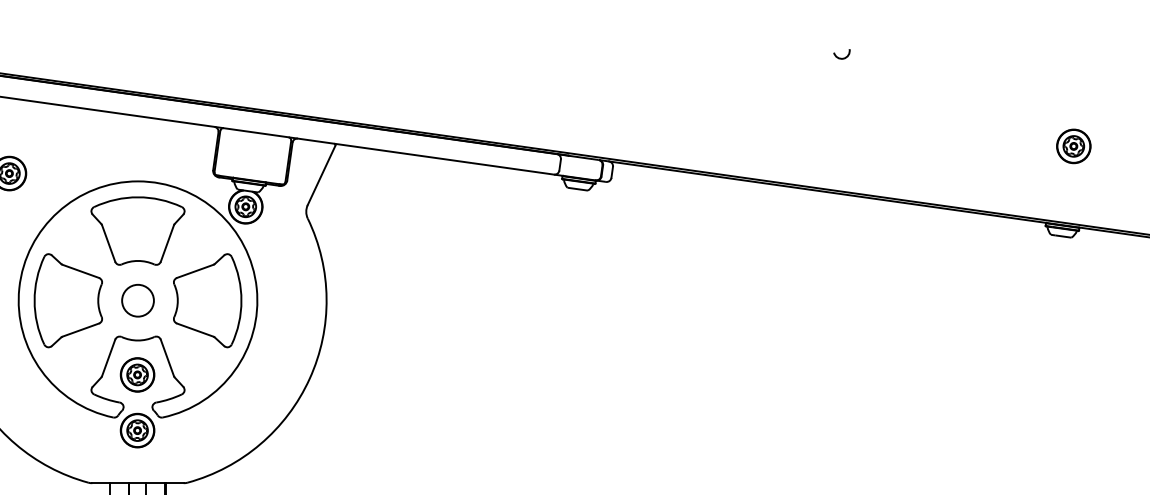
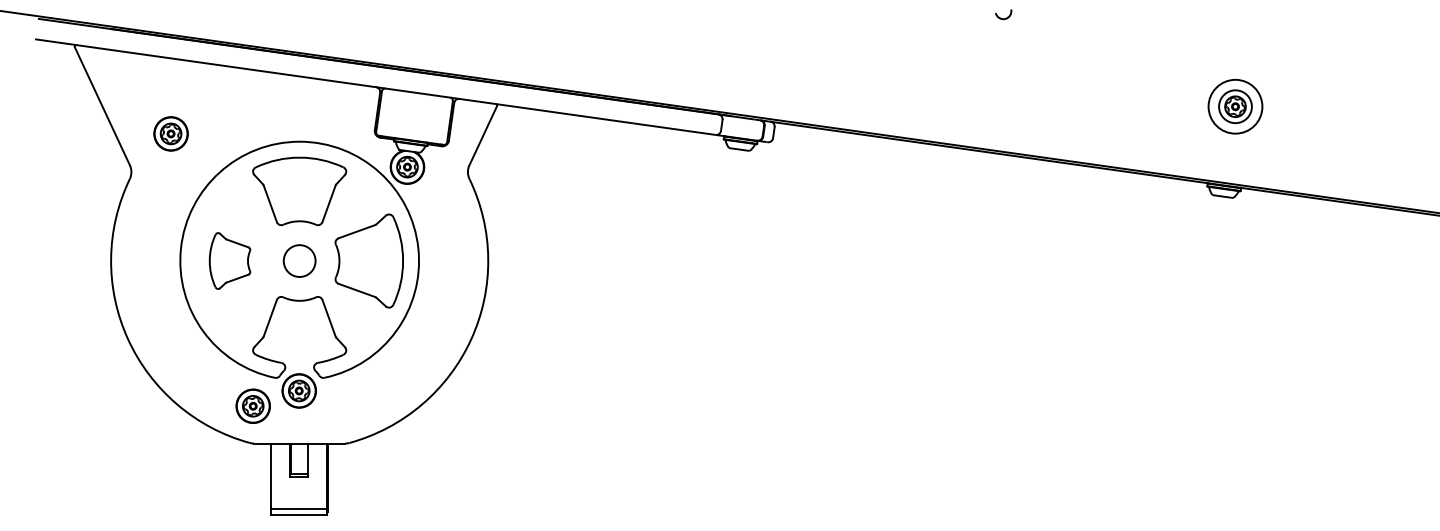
circle: (1073, 146) -> (1235, 106), size x1.6
part: (67, 300) -> (229, 260), size x0.6
part: (136, 374) -> (252, 405), moved

